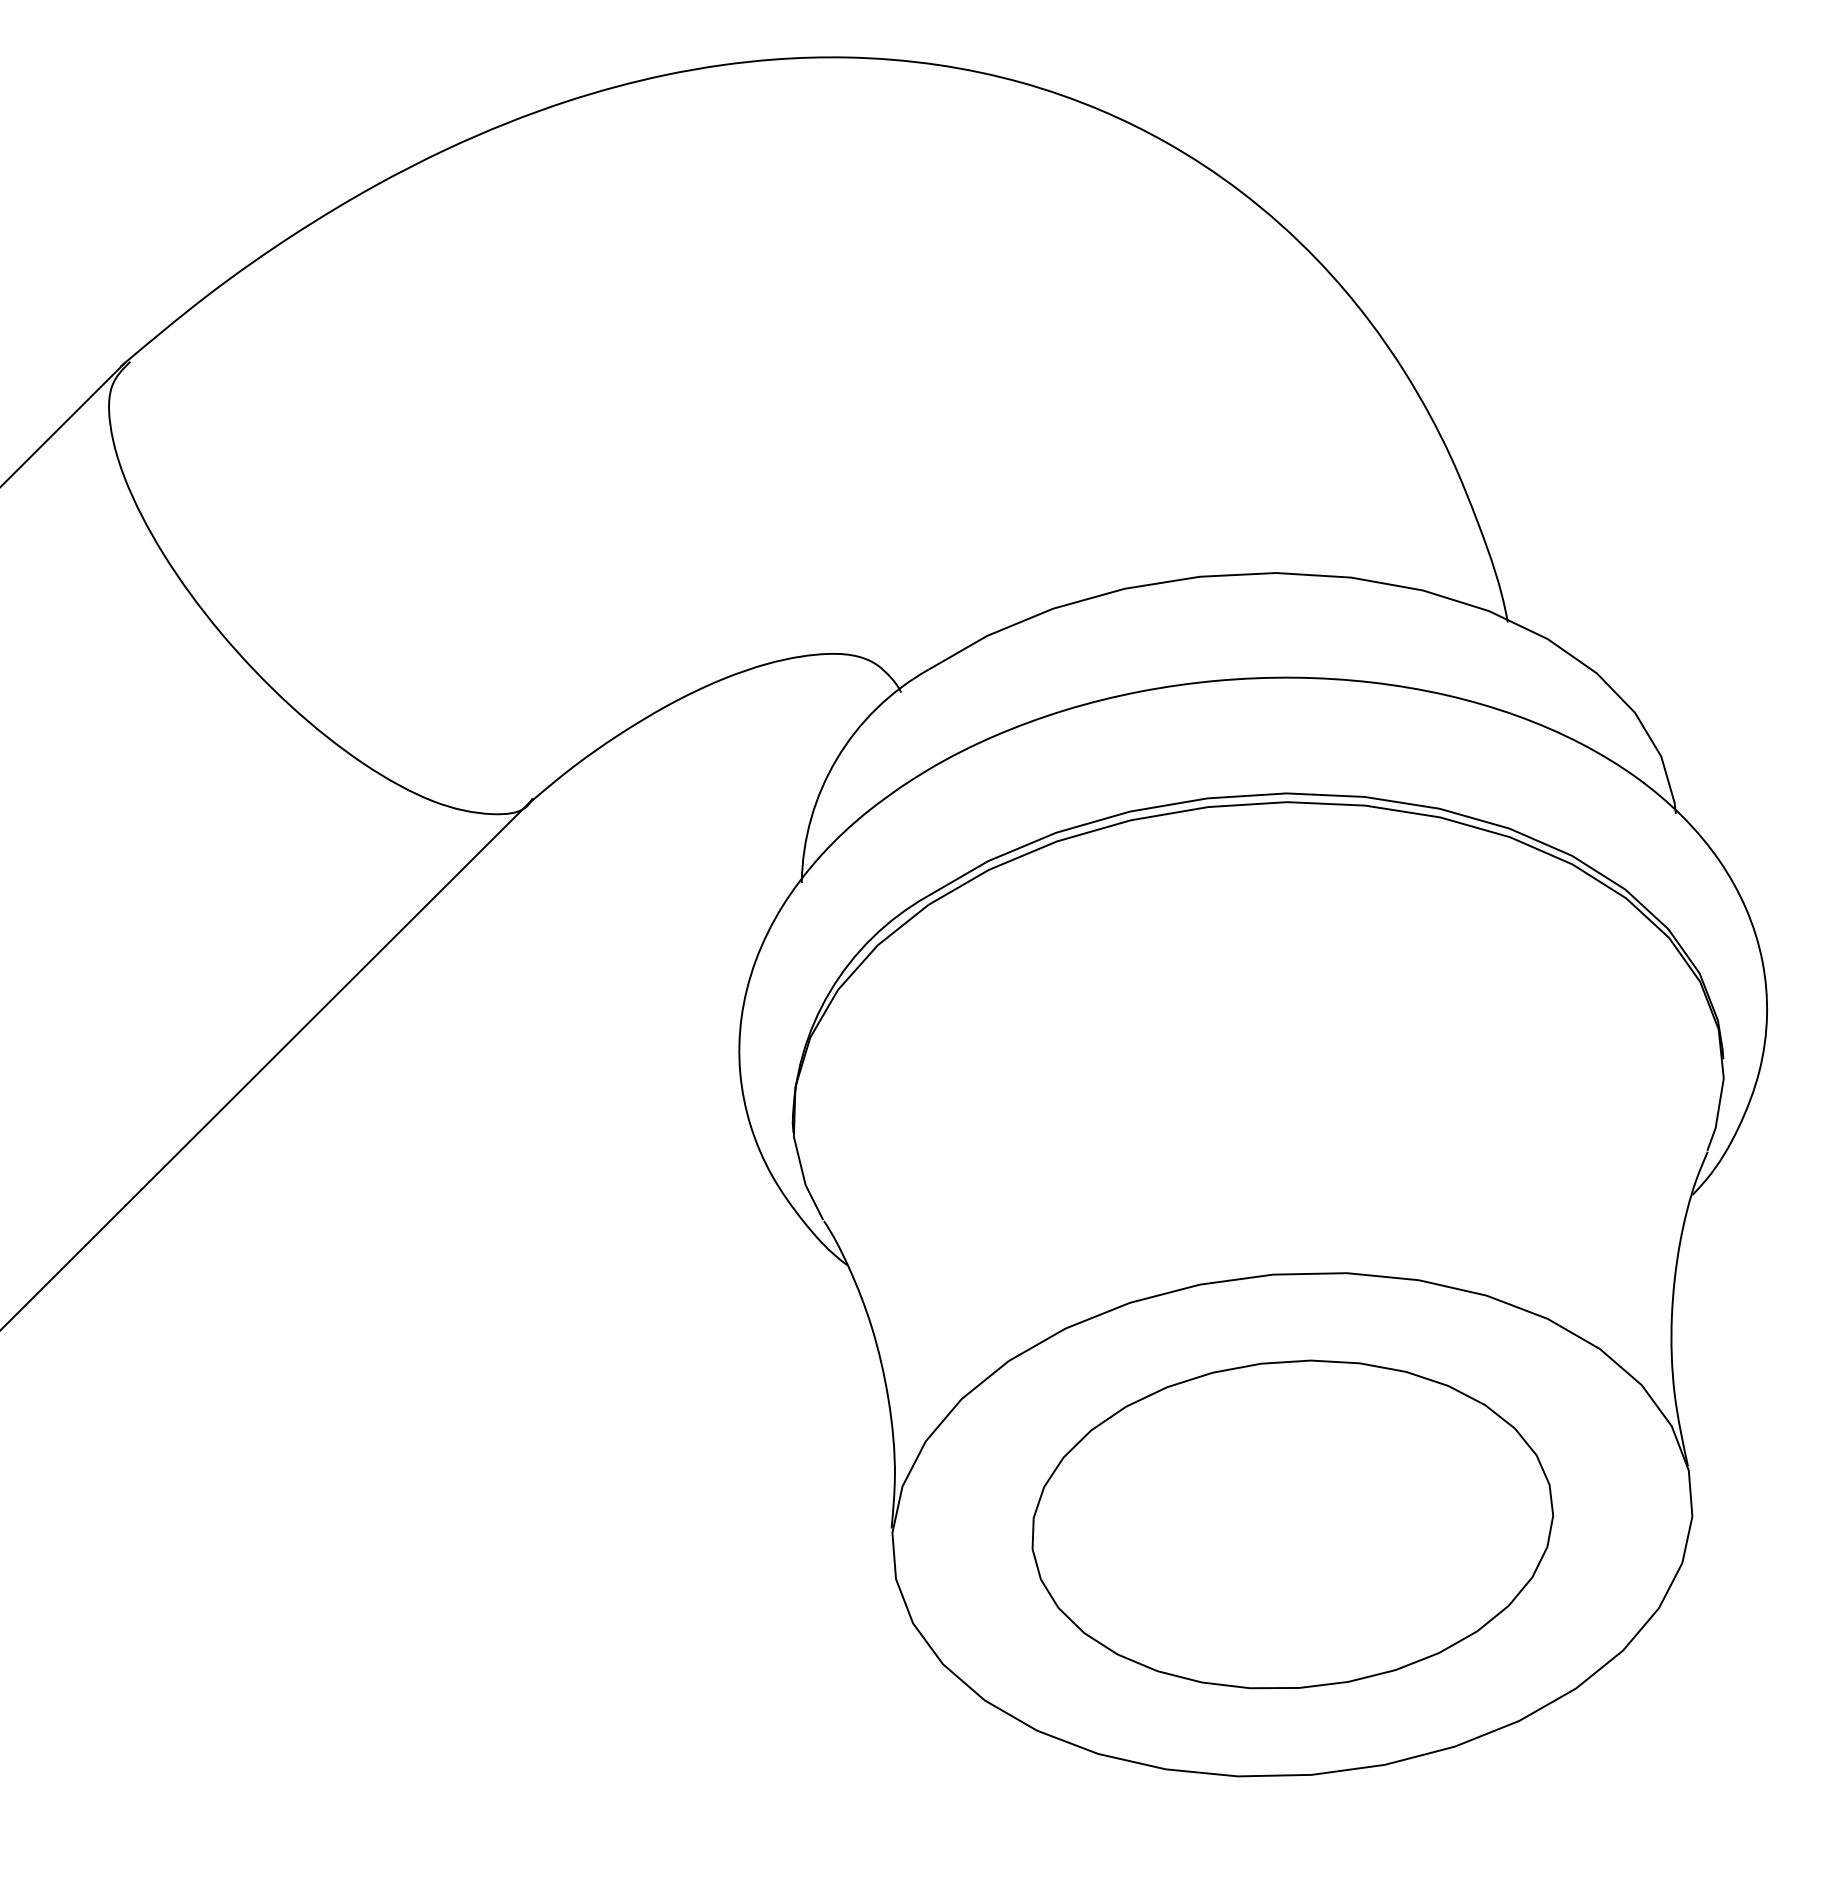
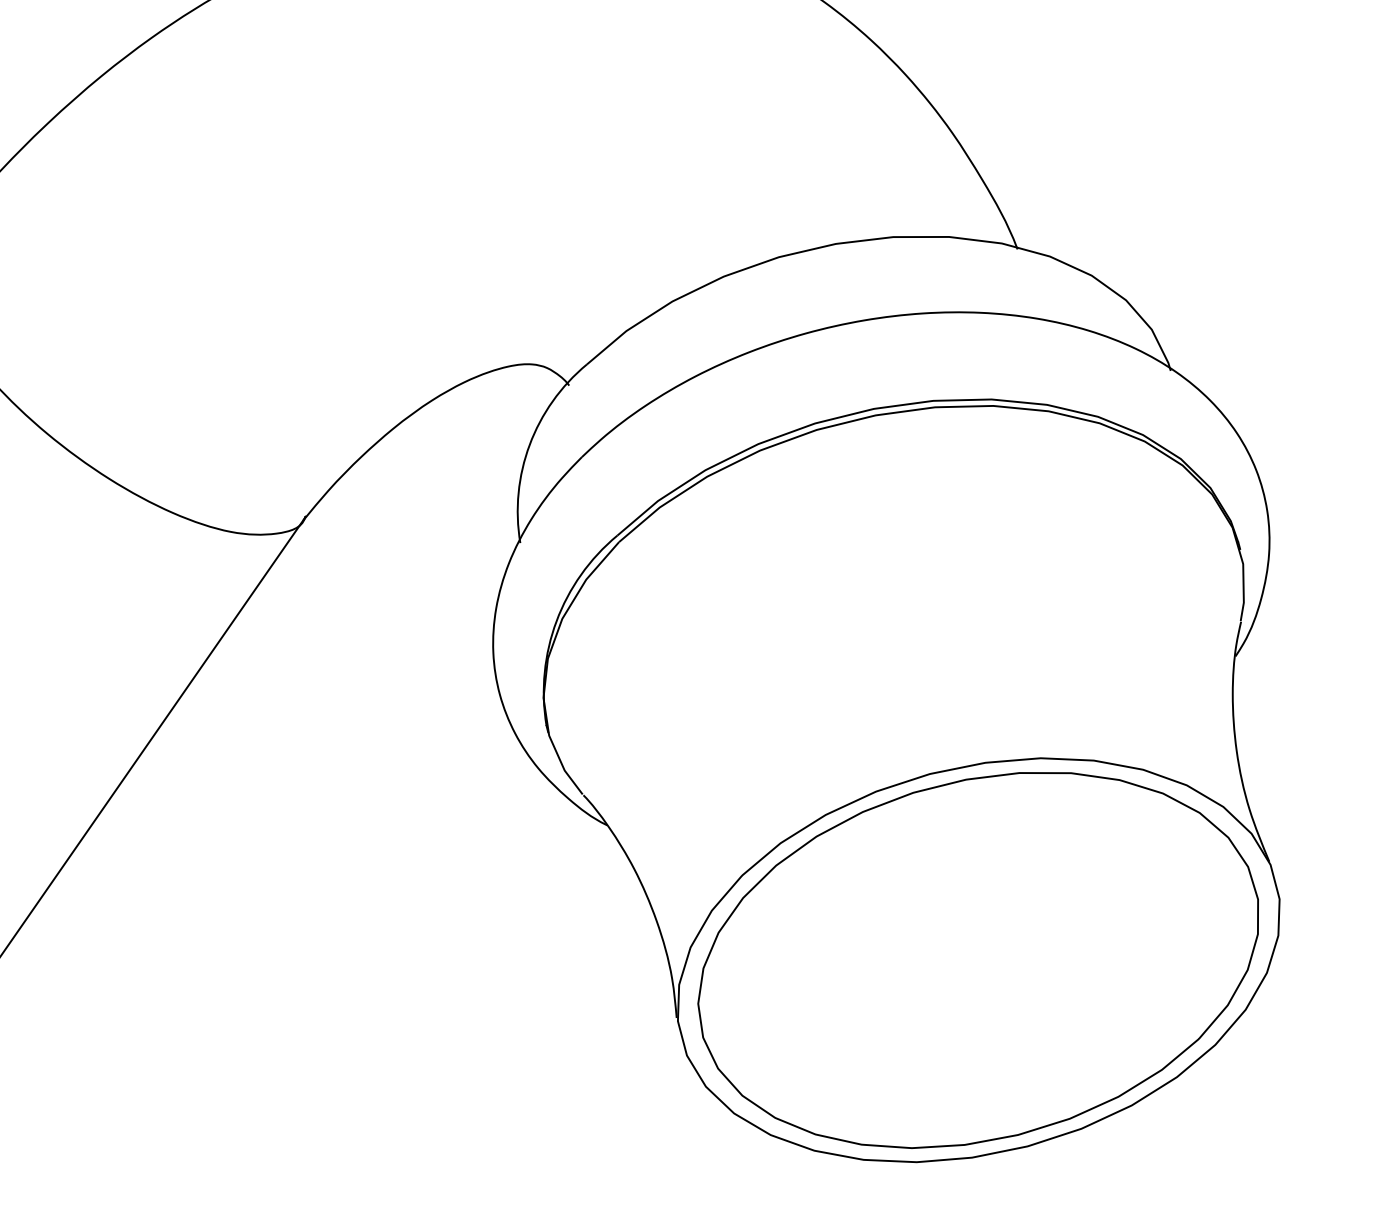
part: (1292, 1524) -> (978, 960), size x1.43

